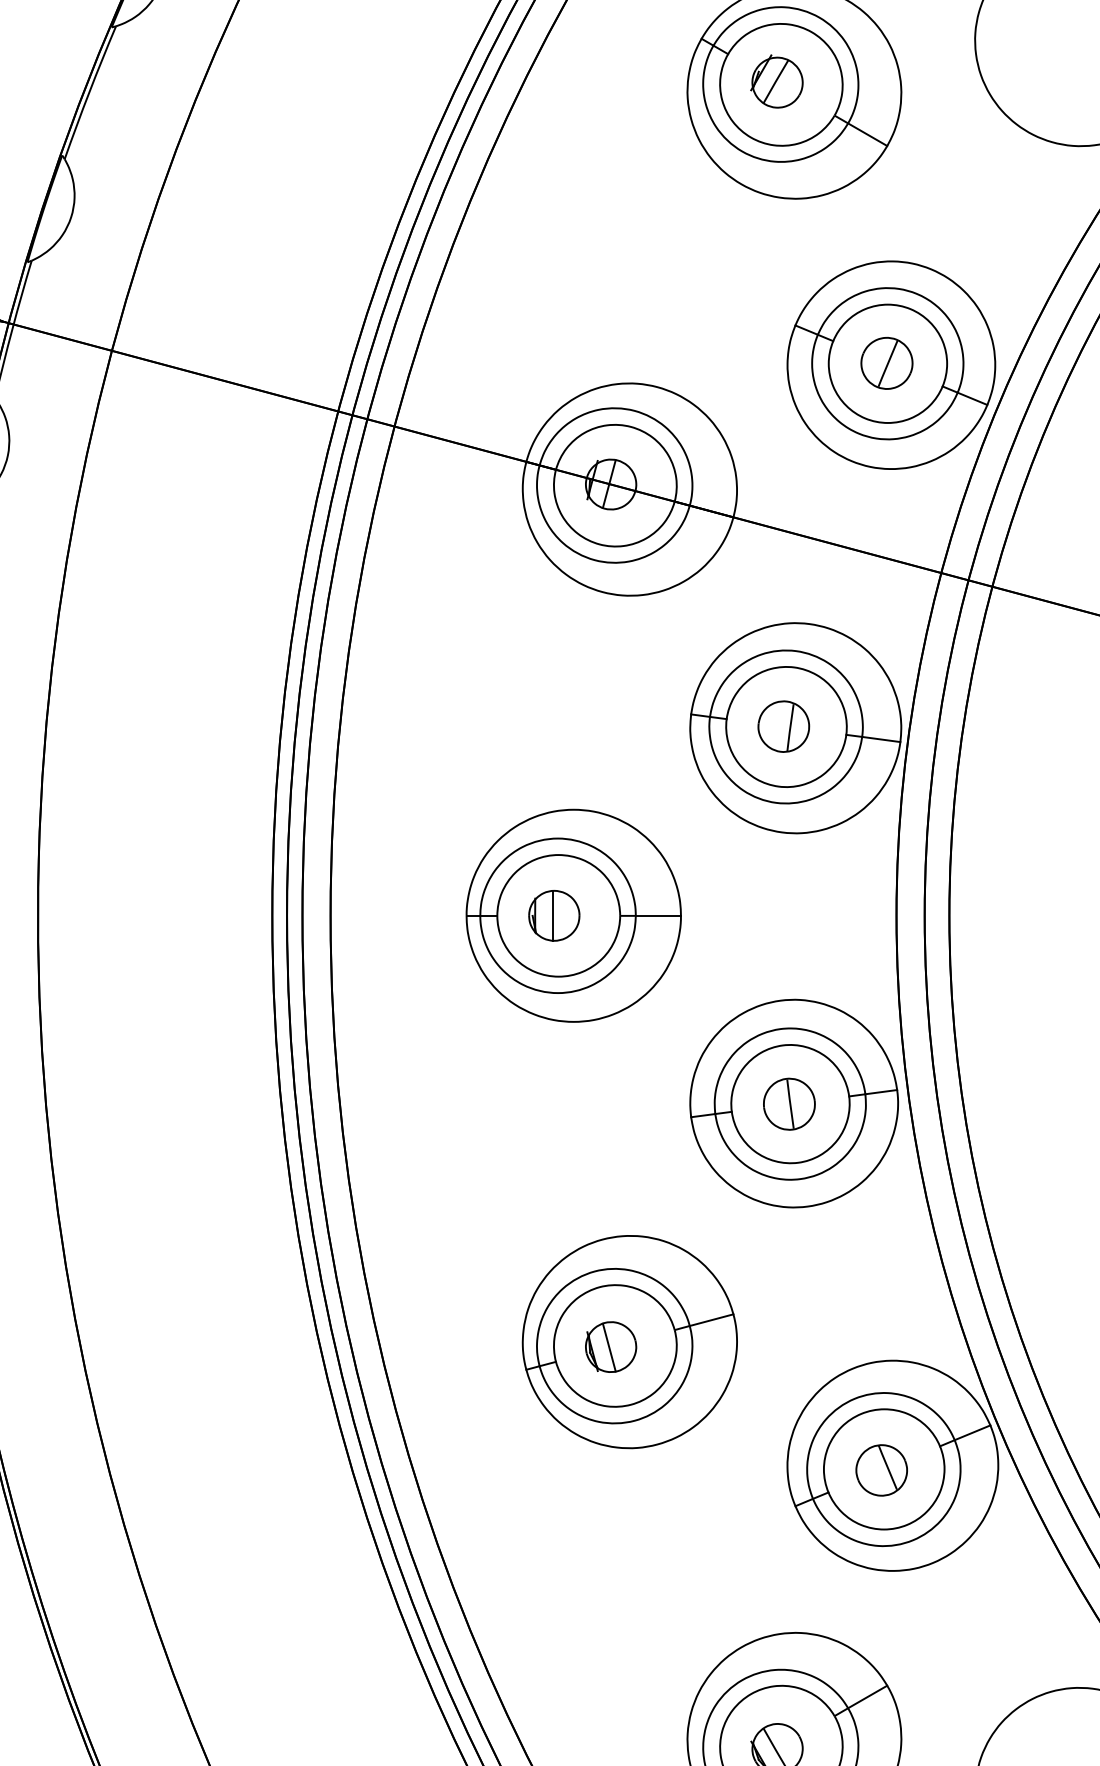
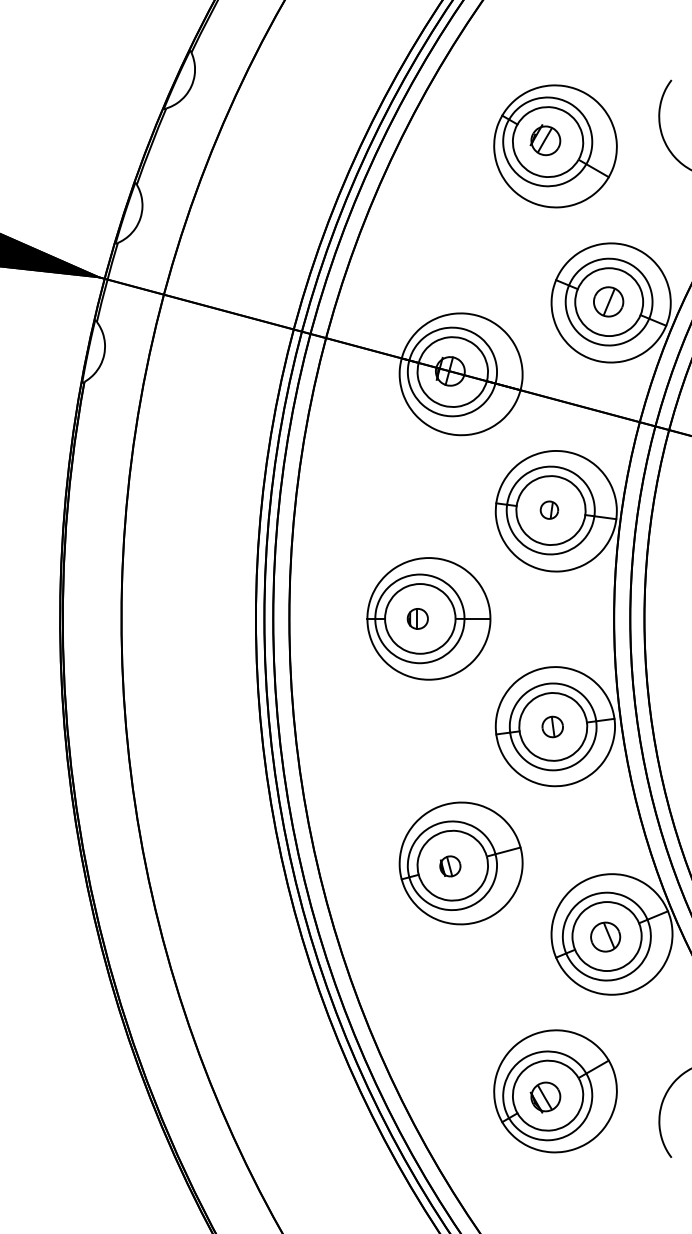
part: (783, 725) -> (549, 509), size x0.6
part: (553, 915) -> (417, 618), size x0.7
part: (789, 1103) -> (552, 726), size x0.7
part: (611, 1347) -> (450, 866), size x0.7

